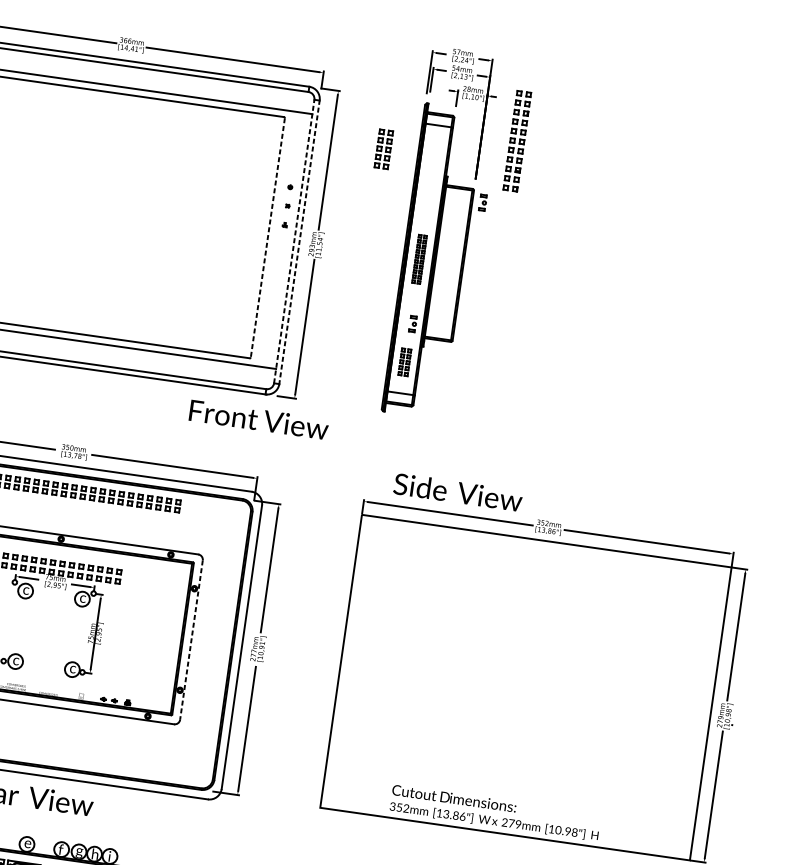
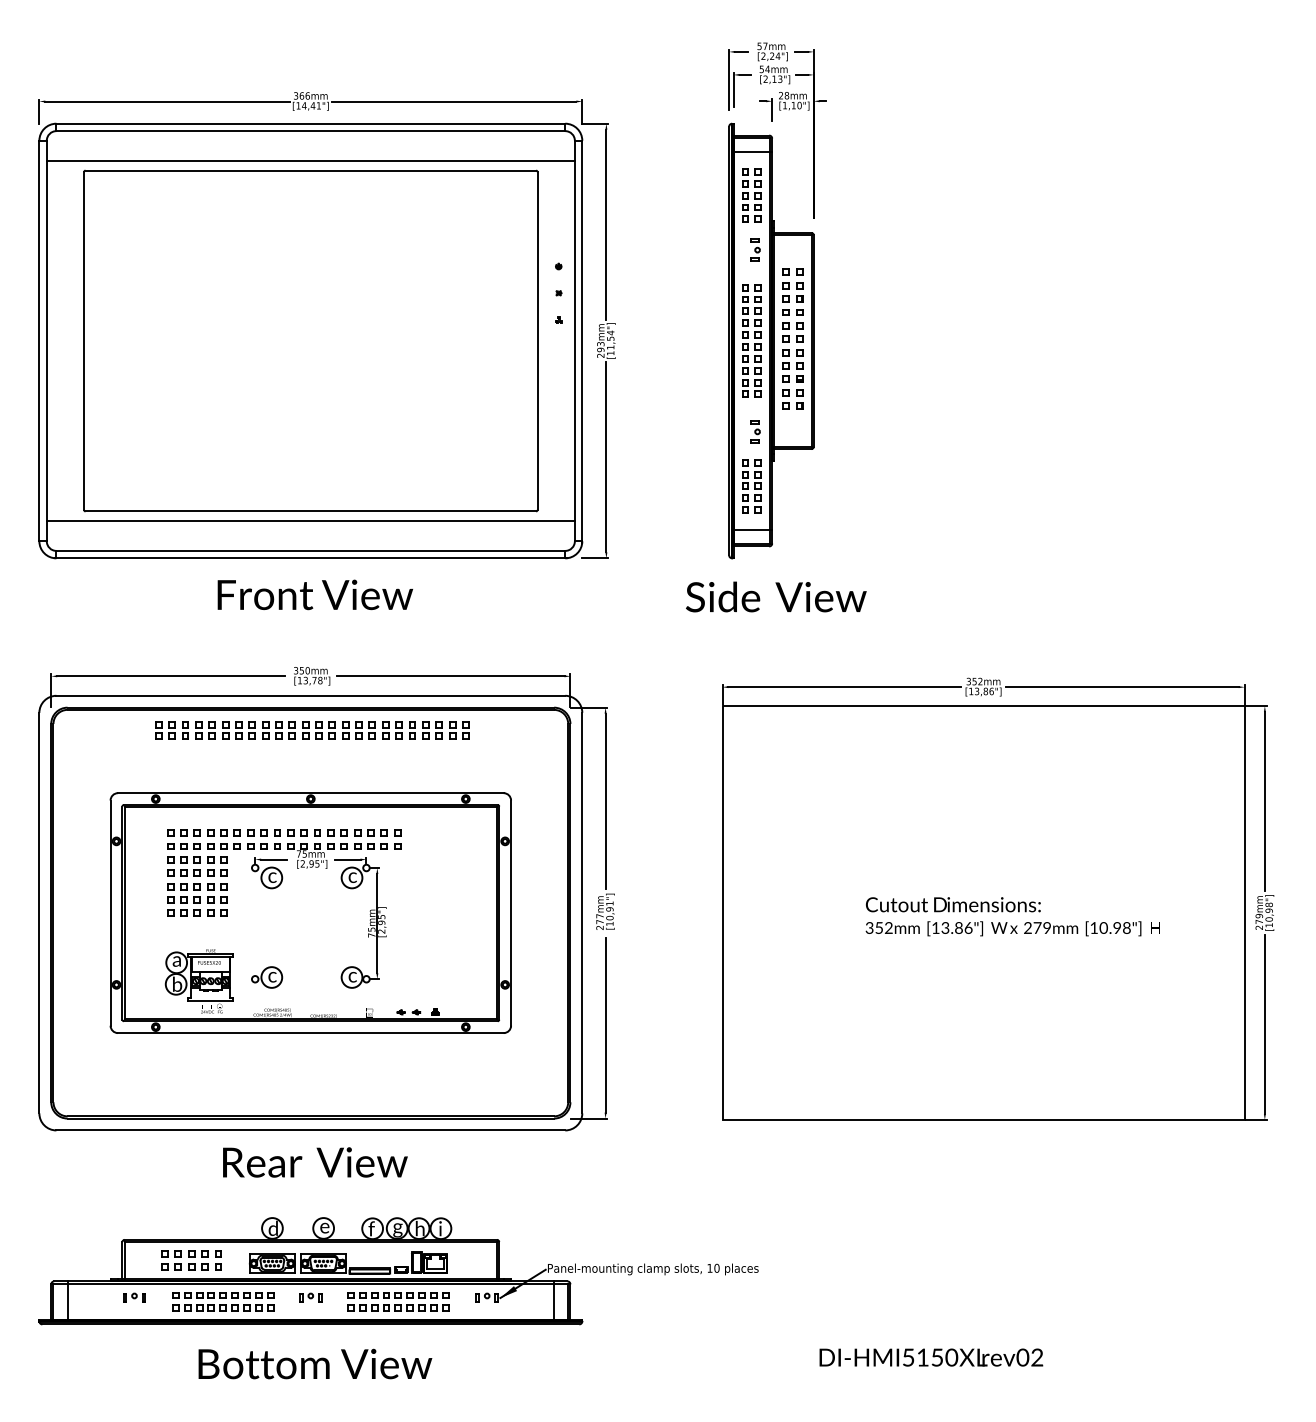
part: (517, 140) -> (792, 338), moved
part: (383, 149) -> (751, 195), moved
part: (482, 202) -> (755, 249), moved
line: (267, 238) -> (537, 341), dashed -> solid
line: (294, 241) -> (574, 340), dashed -> solid
line: (299, 242) -> (582, 341), dashed -> solid
part: (419, 258) -> (751, 340), size x1.67
part: (404, 362) -> (751, 486), size x1.43
text: (259, 419) -> (315, 594), moved
text: (458, 492) -> (776, 596), moved
line: (191, 640) -> (511, 913), dashed -> solid
text: (495, 812) -> (1012, 916), moved

